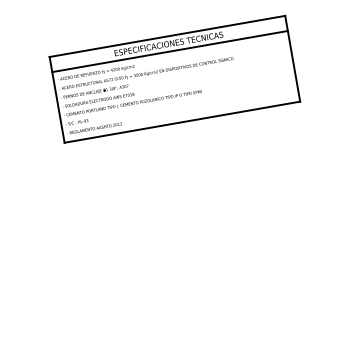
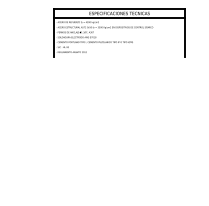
line: (182, 123) -> (119, 57), removed

